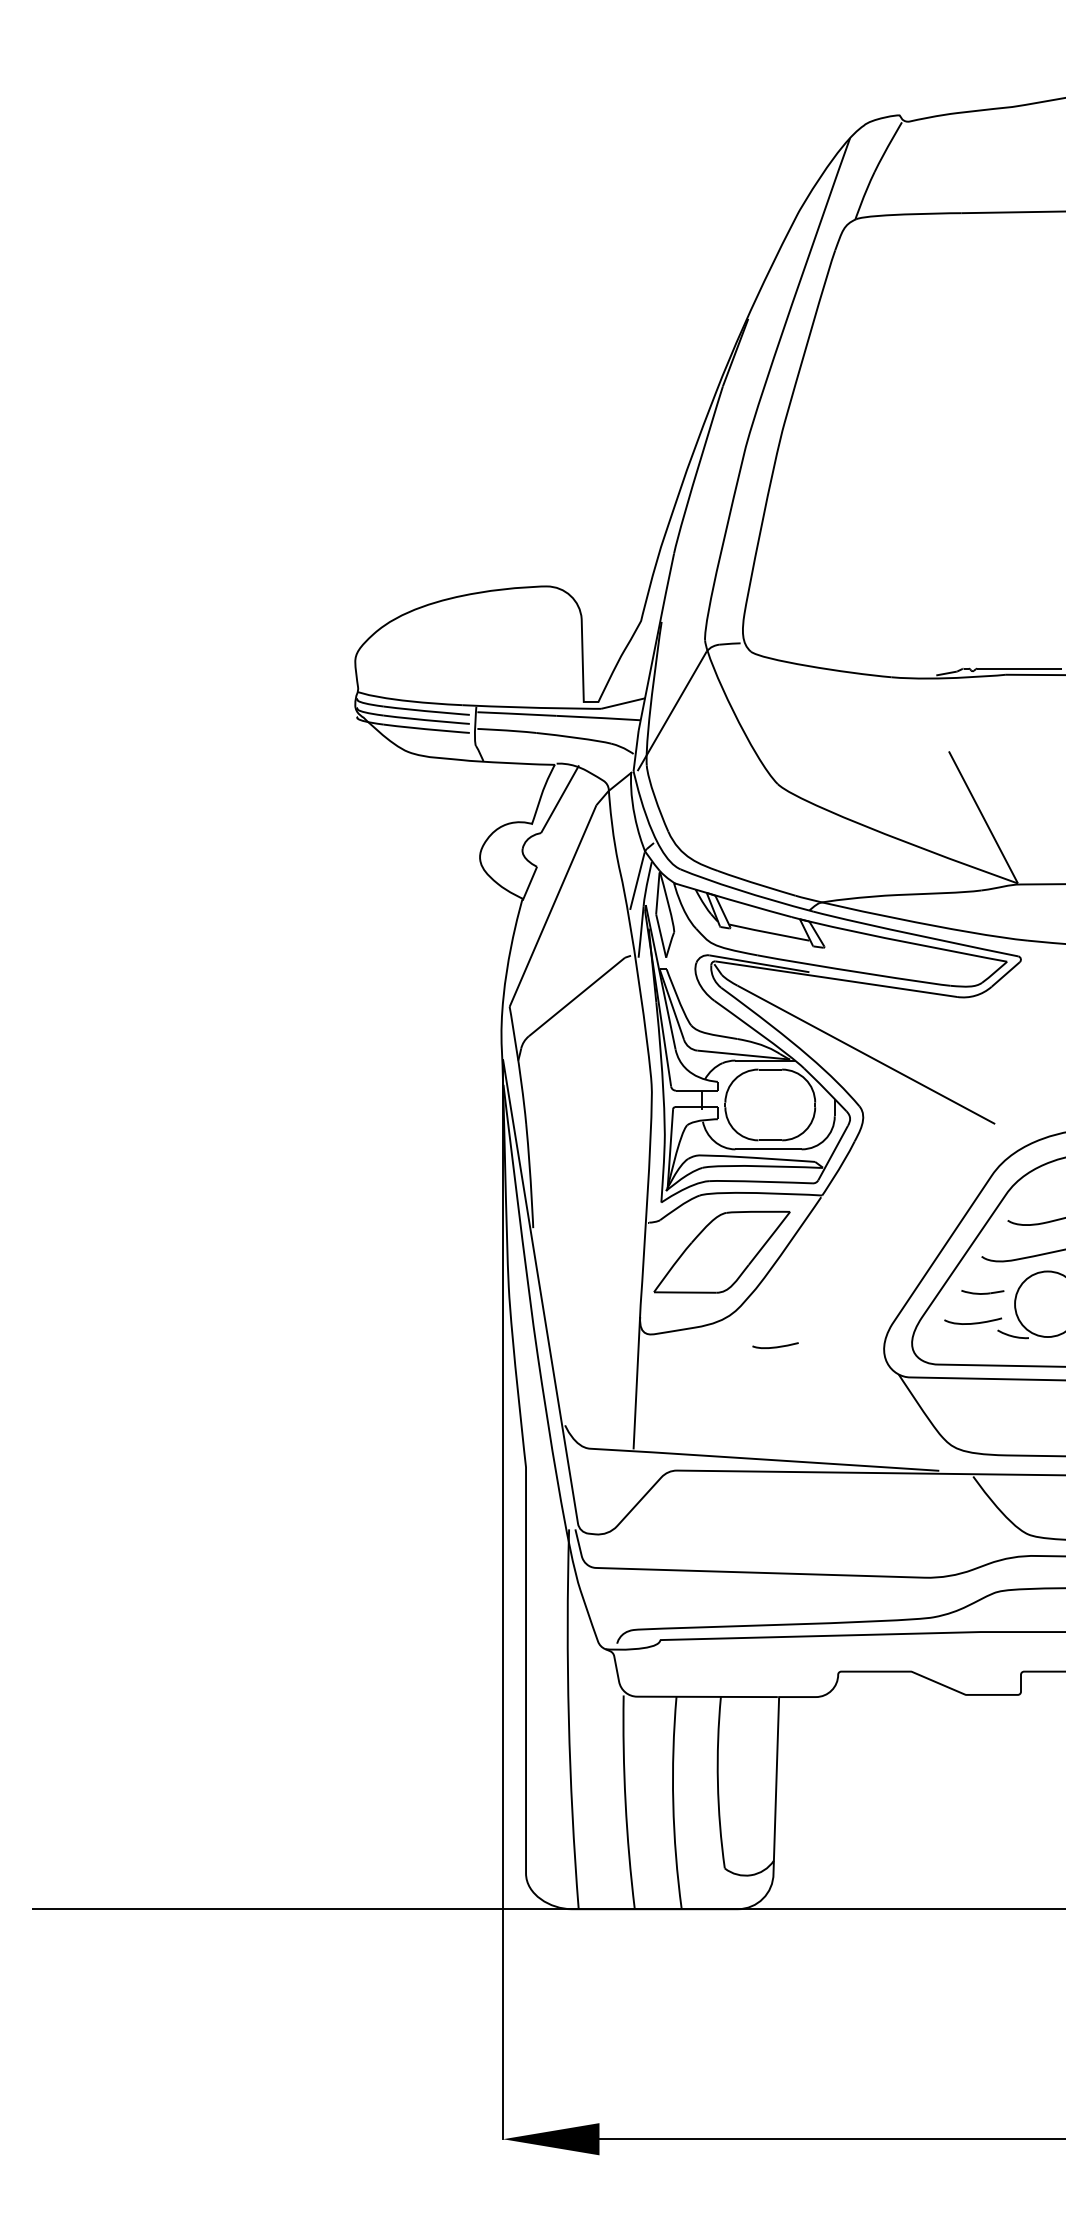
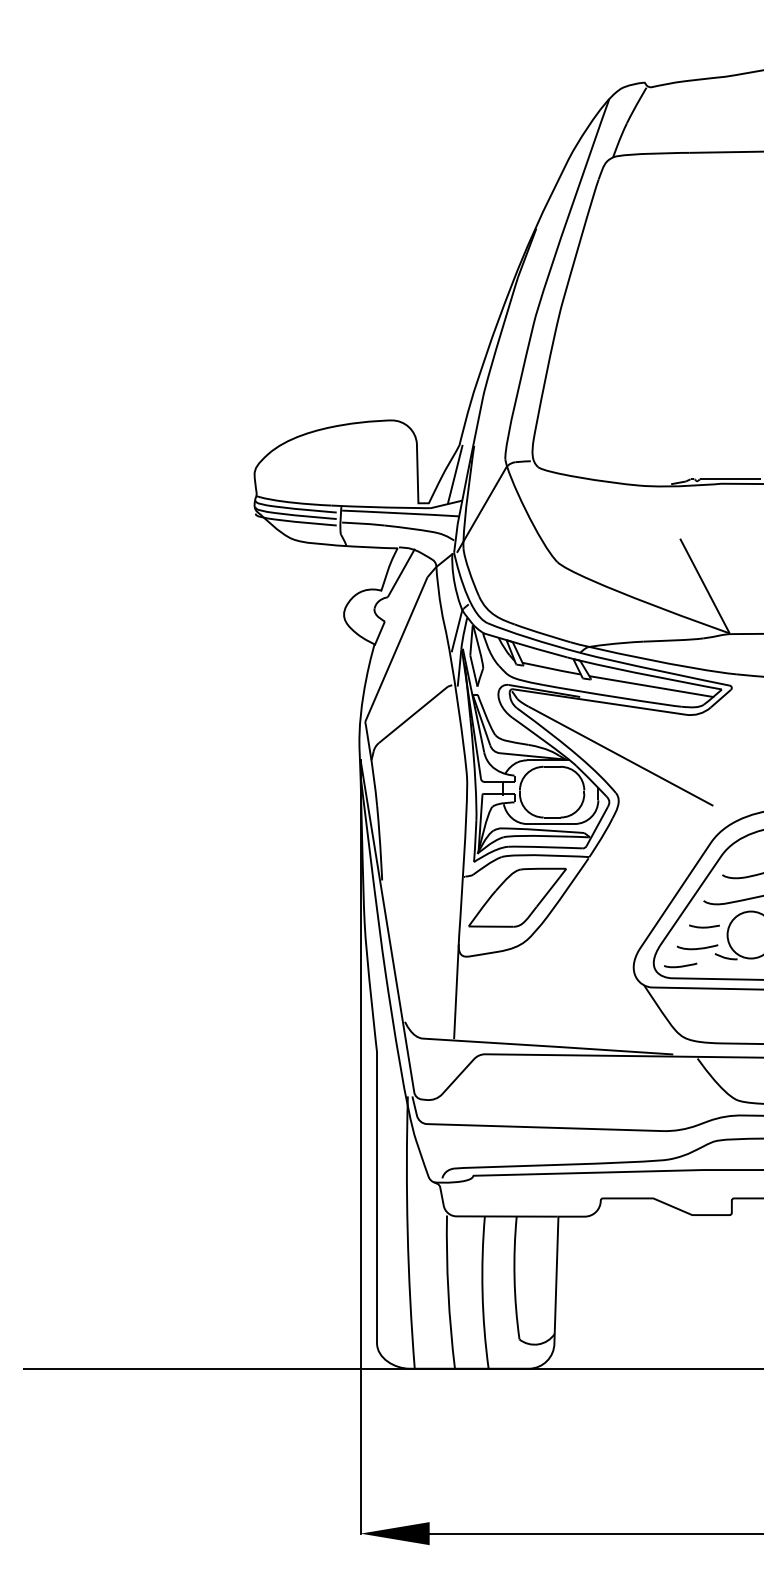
line: (635, 661) -> (455, 474), added
line: (909, 957) -> (651, 686), added
curve: (775, 1346) -> (680, 966), moved

